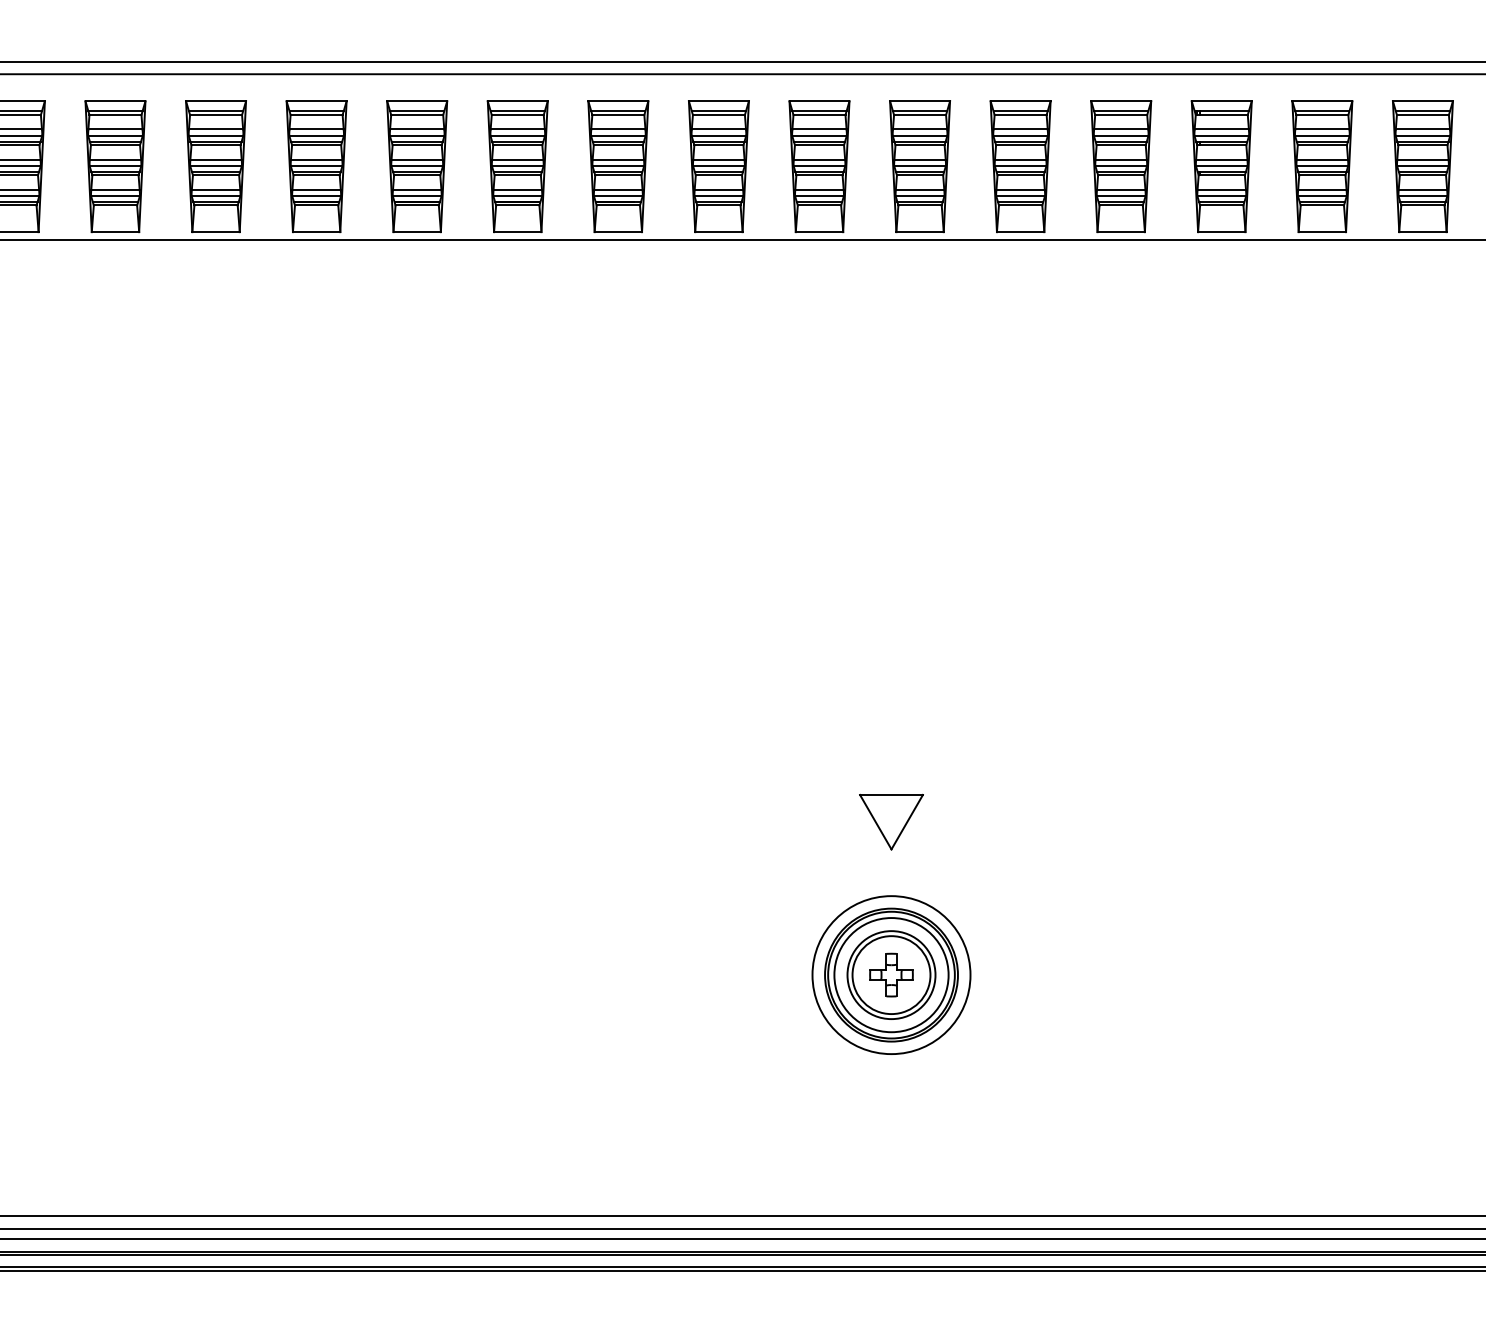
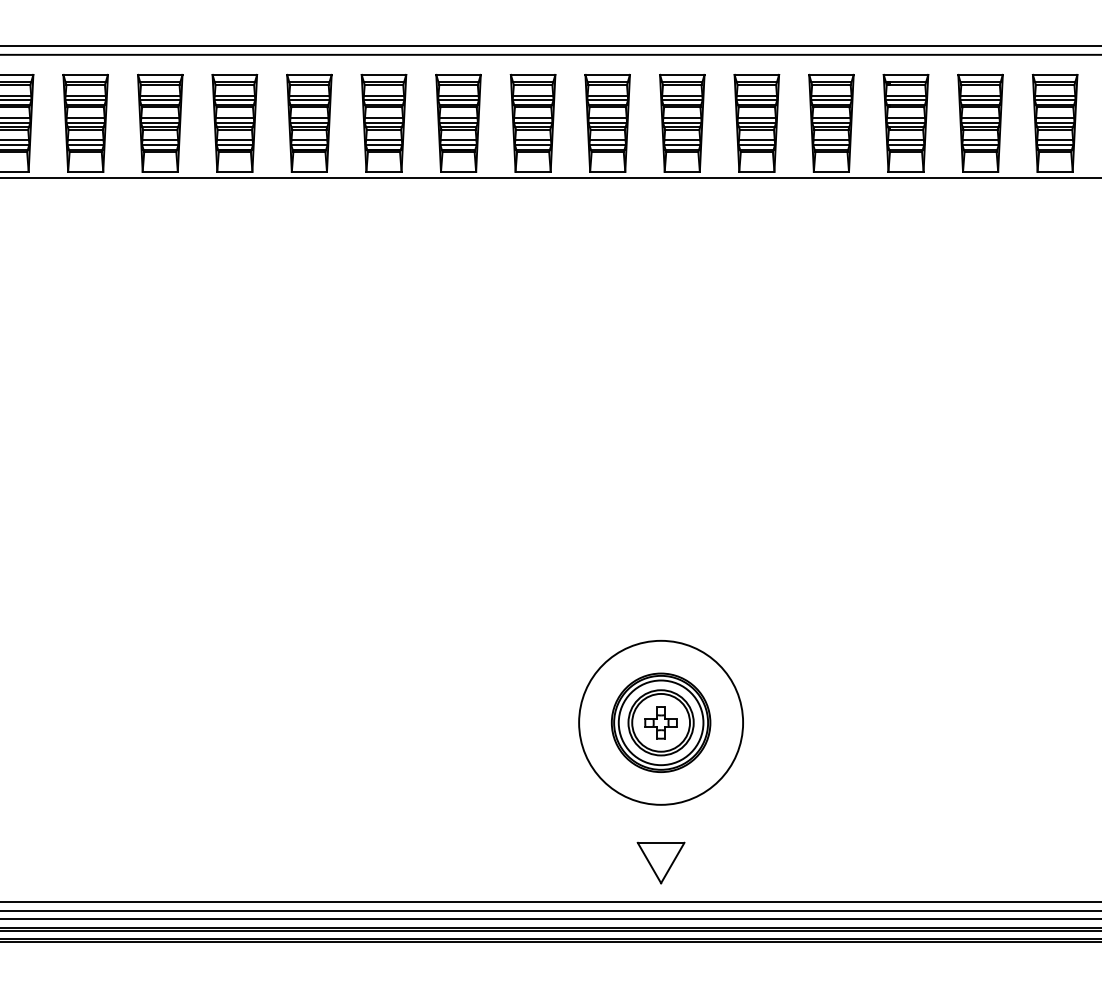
part: (891, 821) -> (661, 862), moved
circle: (891, 975) -> (661, 723), size x1.4

